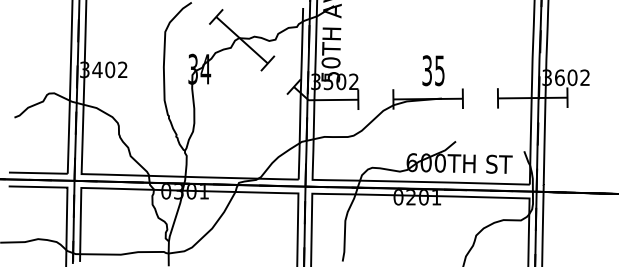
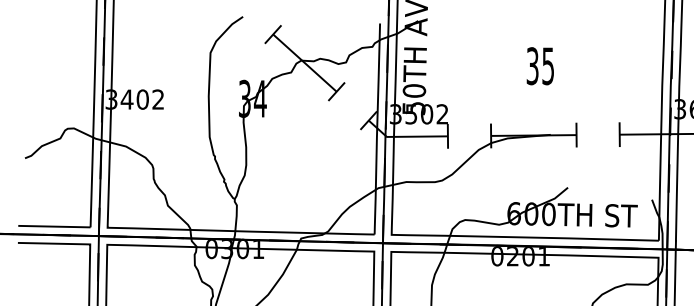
text: (433, 70) -> (540, 65), moved

